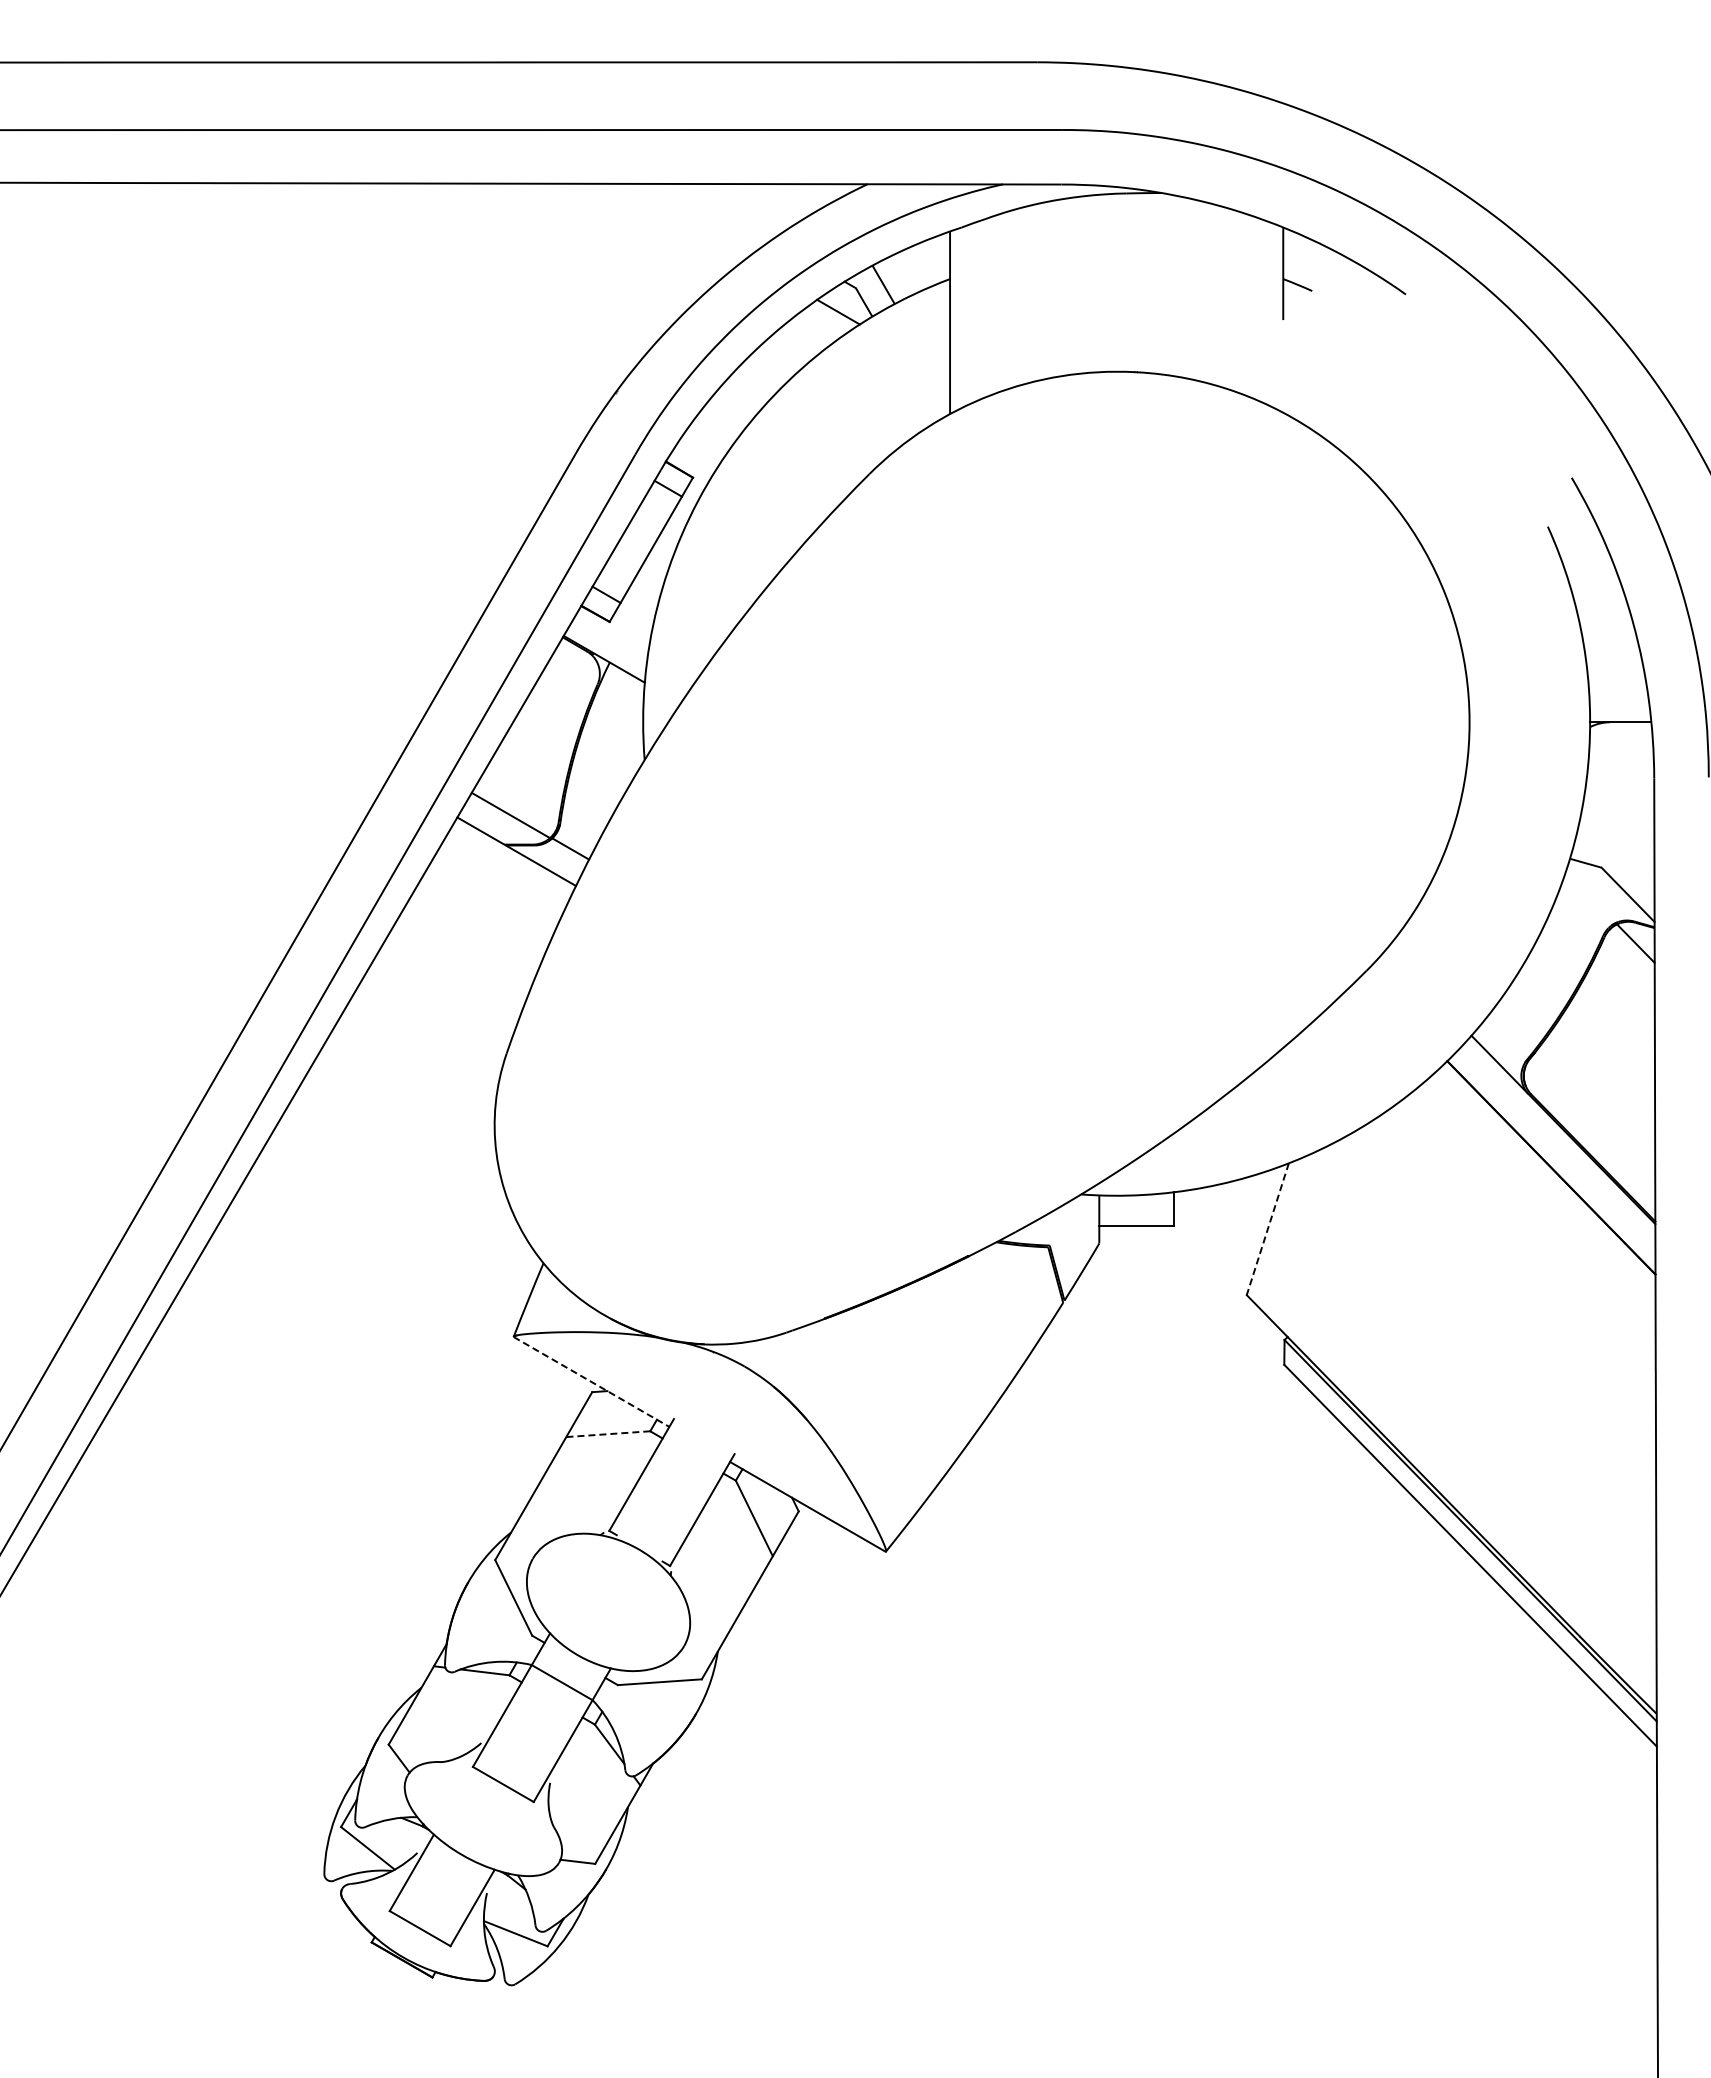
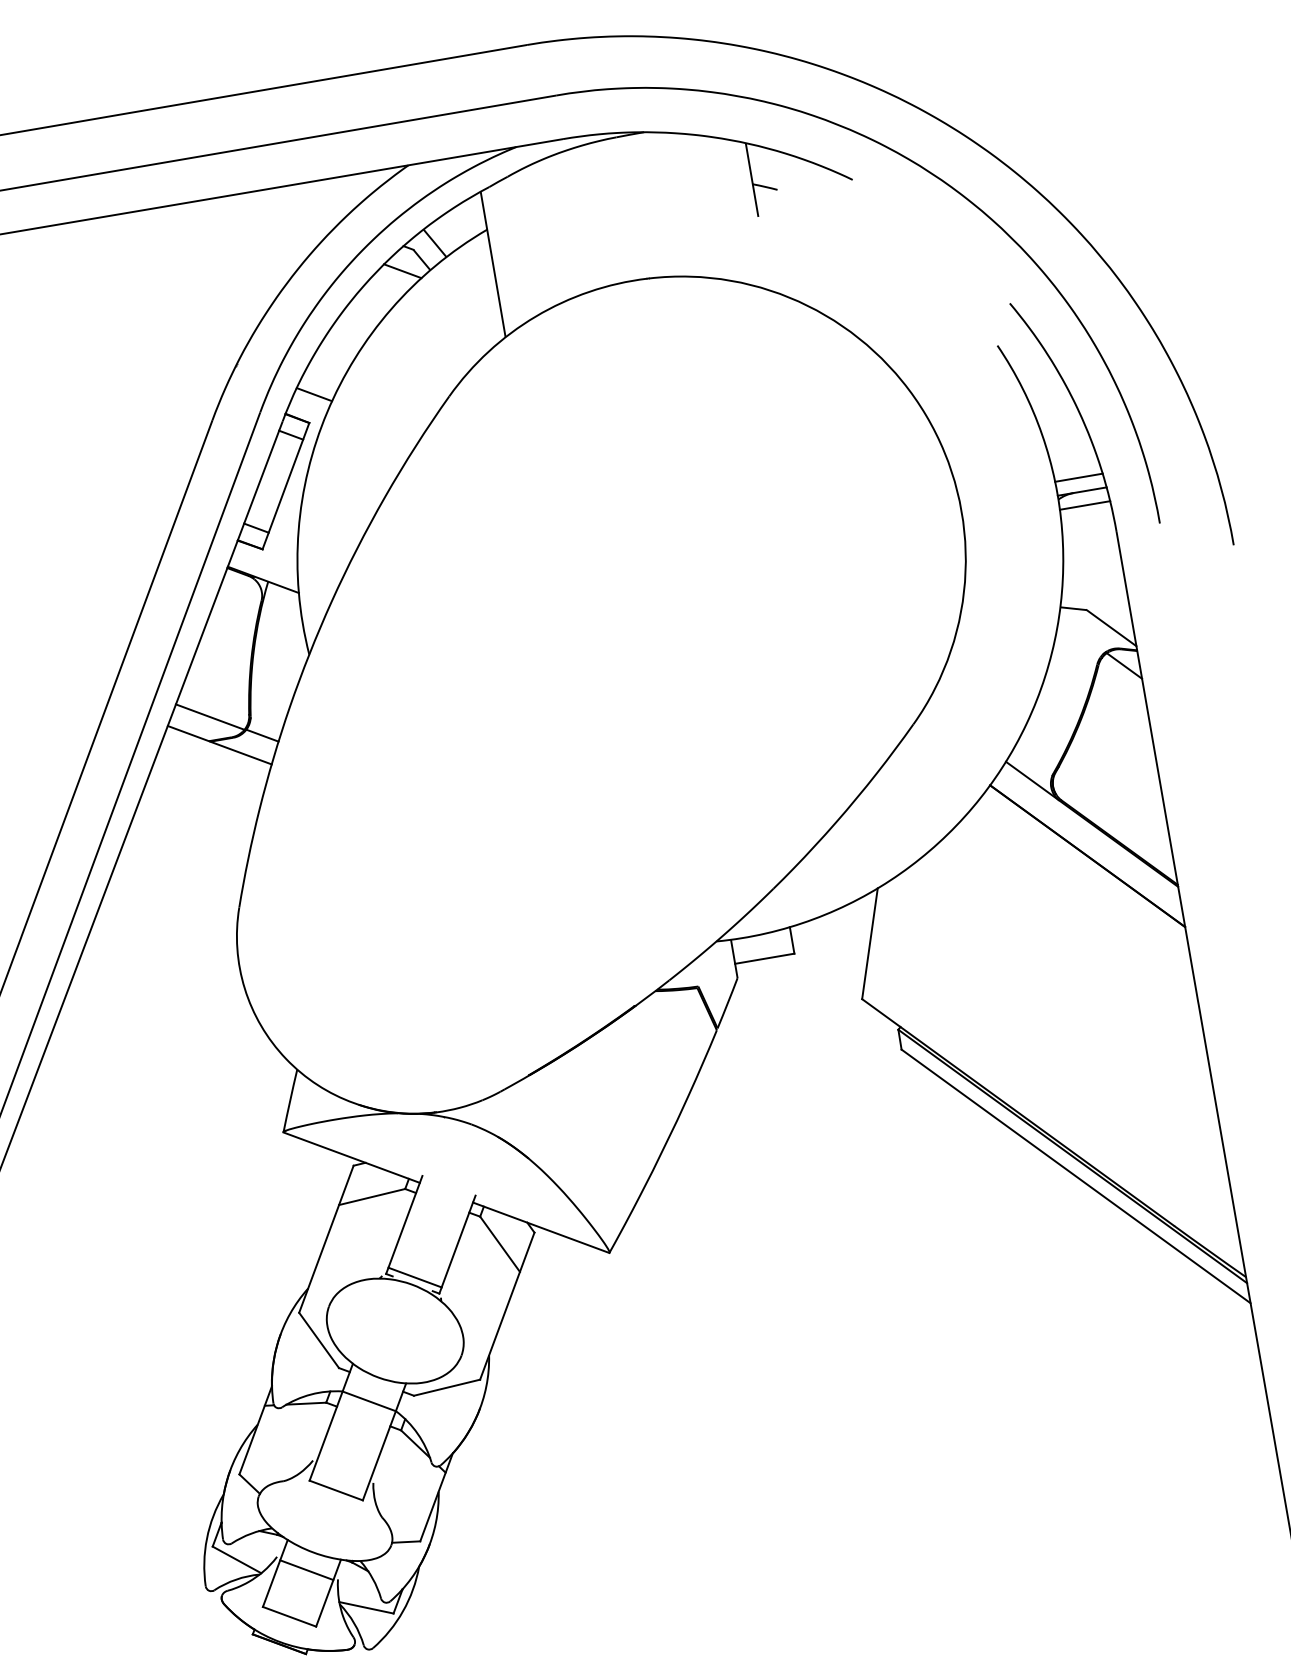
line: (704, 443) -> (313, 394), added
line: (1619, 704) -> (1078, 477), added
line: (1620, 739) -> (1084, 505), added
line: (1267, 1229) -> (869, 944), dashed -> solid
line: (591, 1381) -> (351, 1157), dashed -> solid
line: (607, 1434) -> (371, 1197), dashed -> solid
line: (643, 1540) -> (414, 1276), added
line: (450, 1874) -> (306, 1569), added

